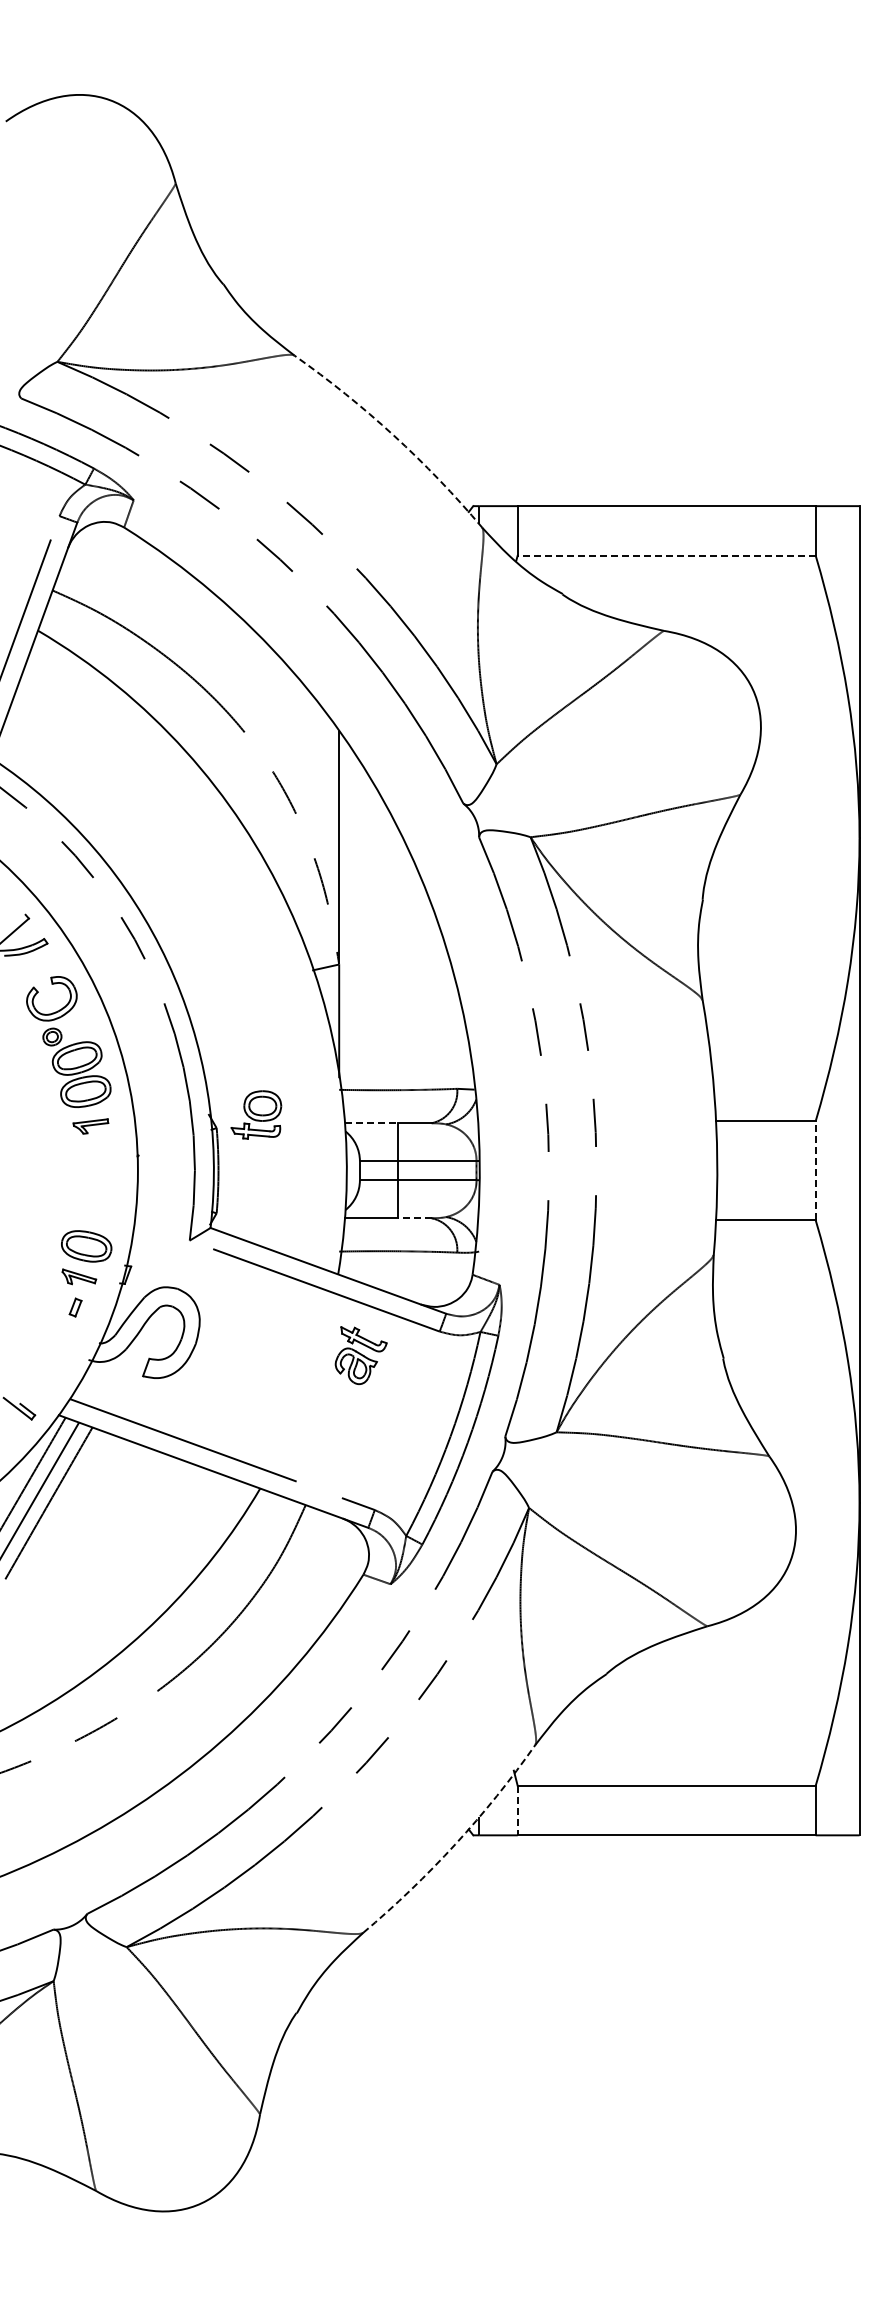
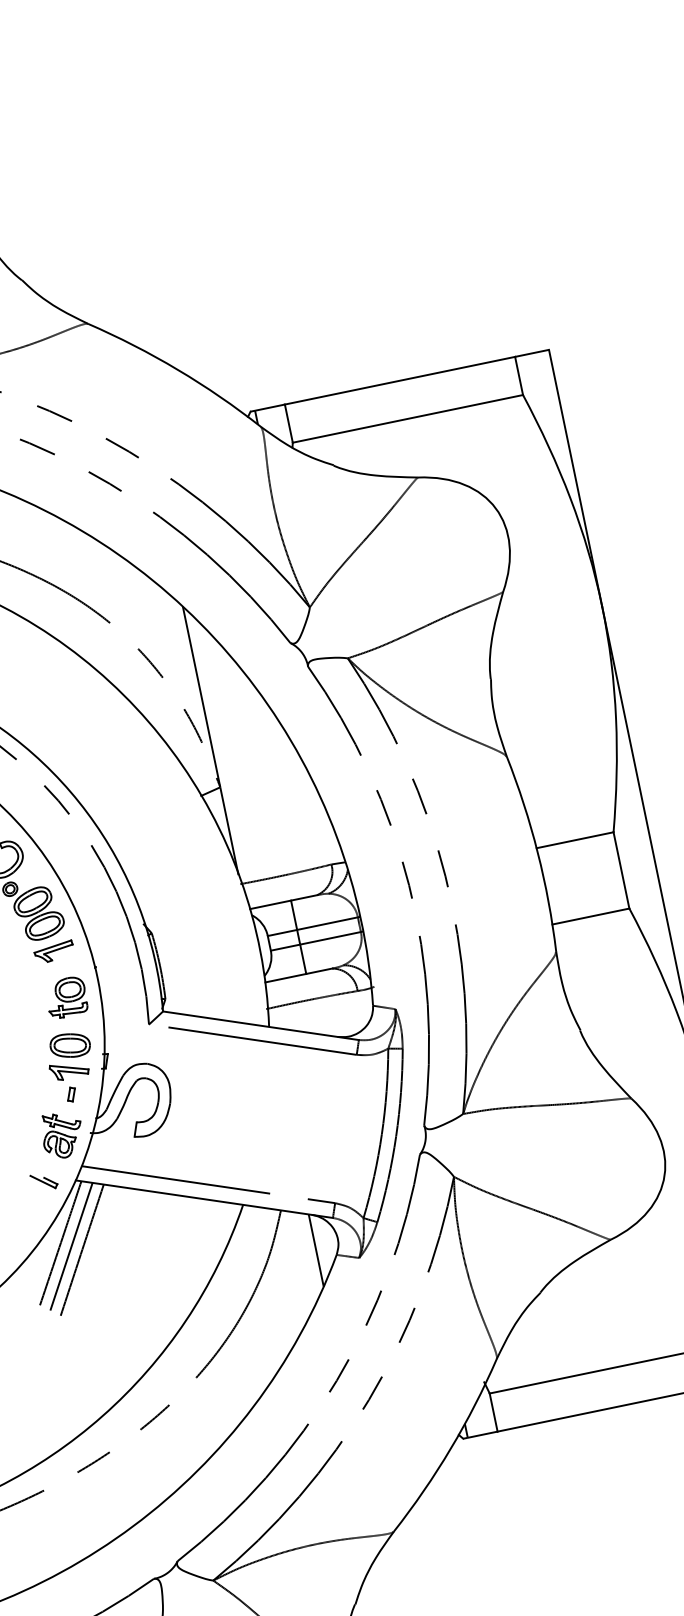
arc: (393, 435) -> (177, 369), dashed -> solid
line: (666, 555) -> (407, 418), dashed -> solid
part: (256, 1114) -> (66, 997), moved
line: (371, 1123) -> (270, 905), dashed -> solid
part: (90, 1126) -> (54, 952), size x1.43
line: (815, 1170) -> (621, 870), dashed -> solid
line: (414, 1218) -> (319, 971), dashed -> solid
part: (79, 1276) -> (69, 1069), size x1.43
part: (360, 1355) -> (62, 1135), moved
line: (339, 1563) -> (316, 1250), added
line: (517, 1810) -> (493, 1412), dashed -> solid
arc: (455, 1844) -> (450, 1448), dashed -> solid

